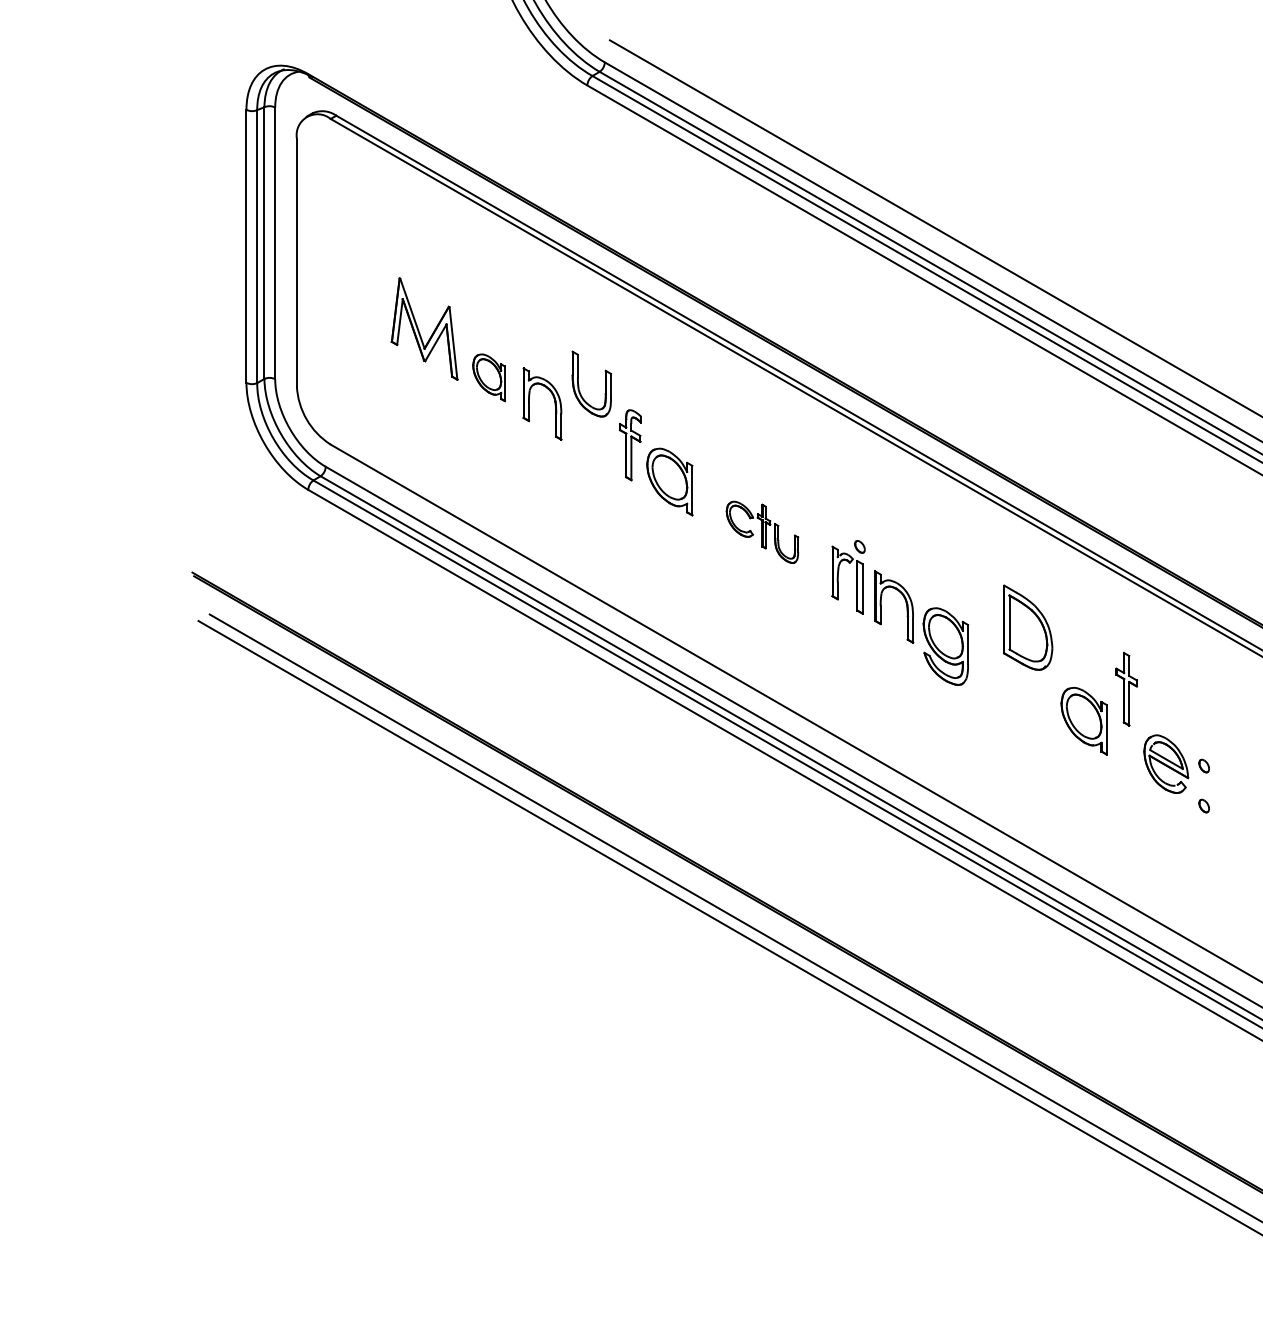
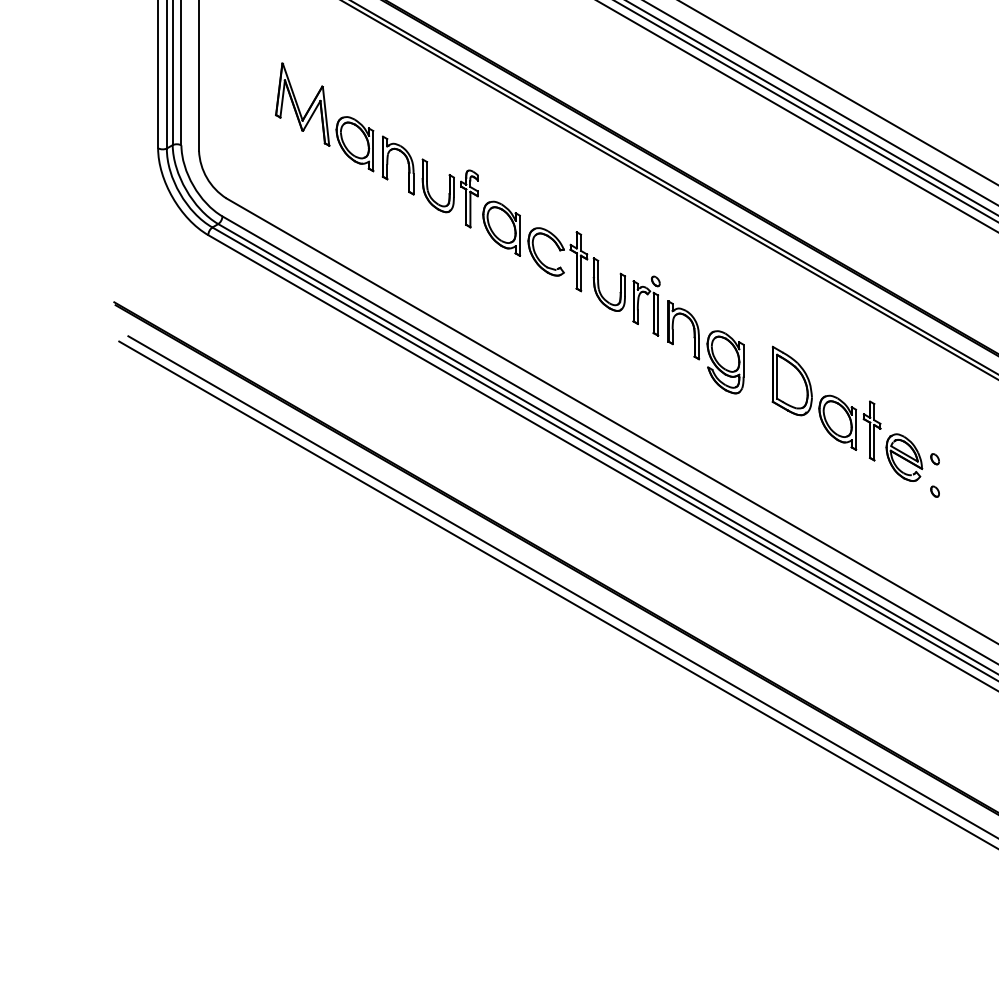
part: (488, 377) -> (354, 143), size x1.43
part: (579, 385) -> (428, 186), moved
part: (762, 532) -> (576, 269), size x1.67
part: (1028, 627) -> (792, 380), moved
part: (1126, 689) -> (872, 431), moved

